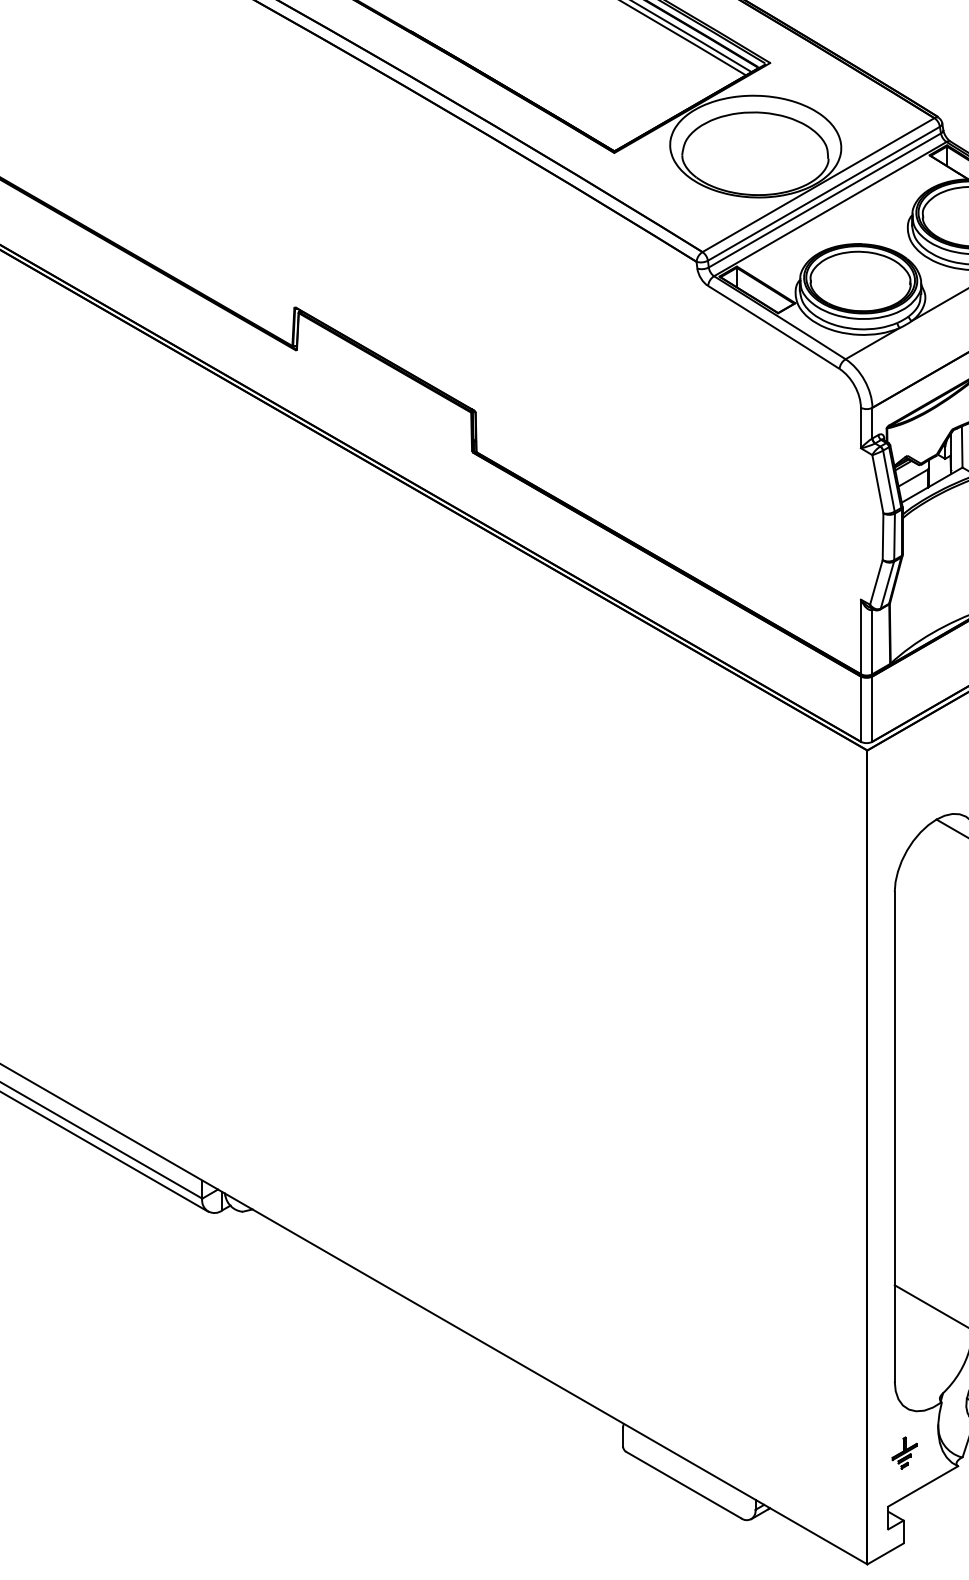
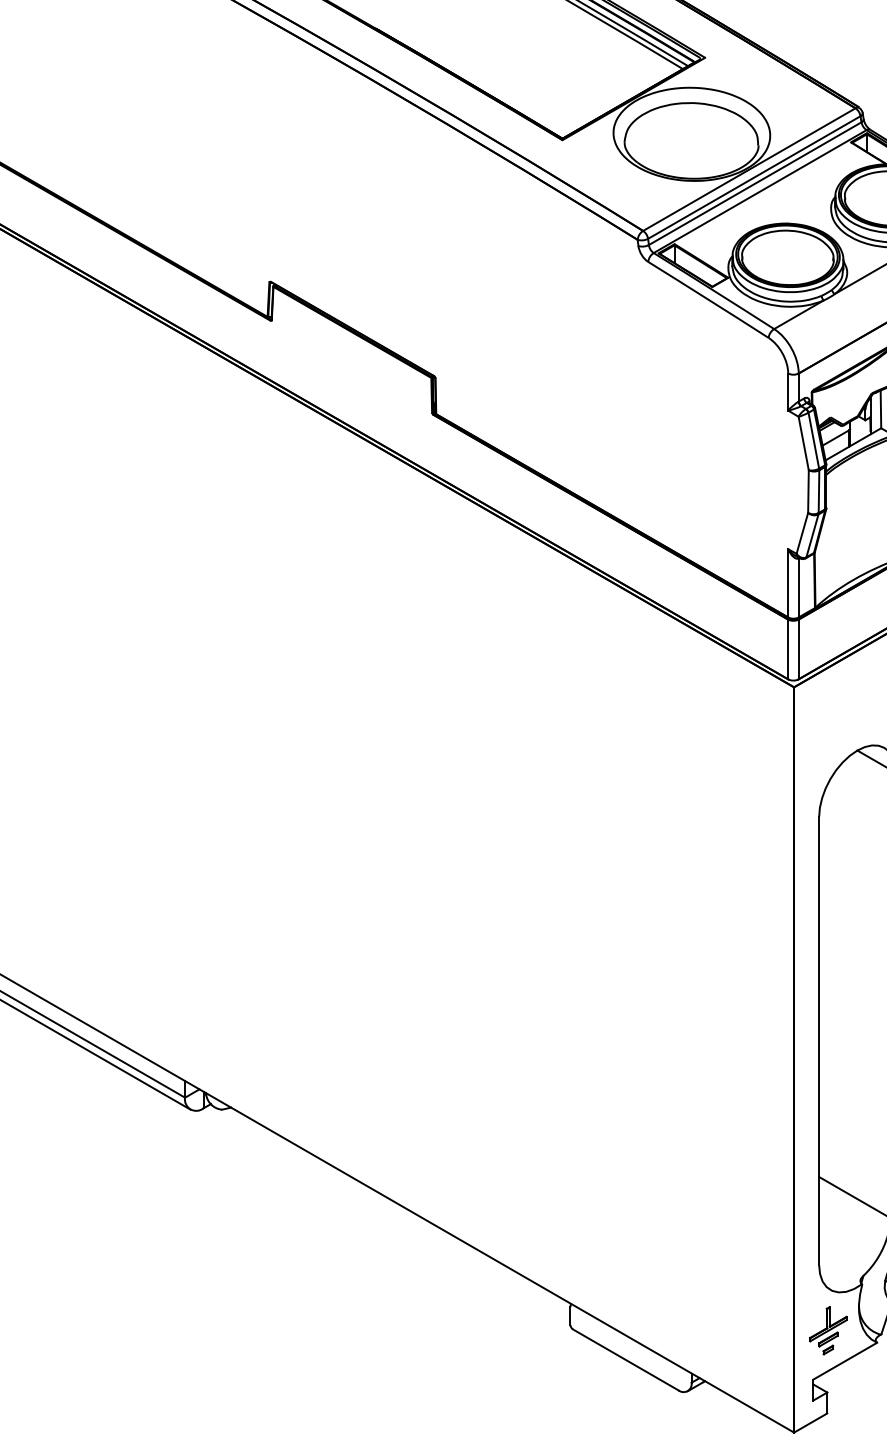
part: (904, 1452) -> (828, 1330), size x1.67

